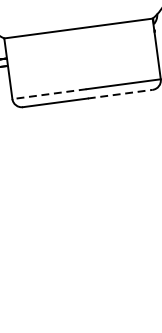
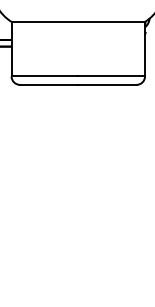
line: (120, 93) -> (107, 84), dashed -> solid
line: (49, 94) -> (44, 76), dashed -> solid

